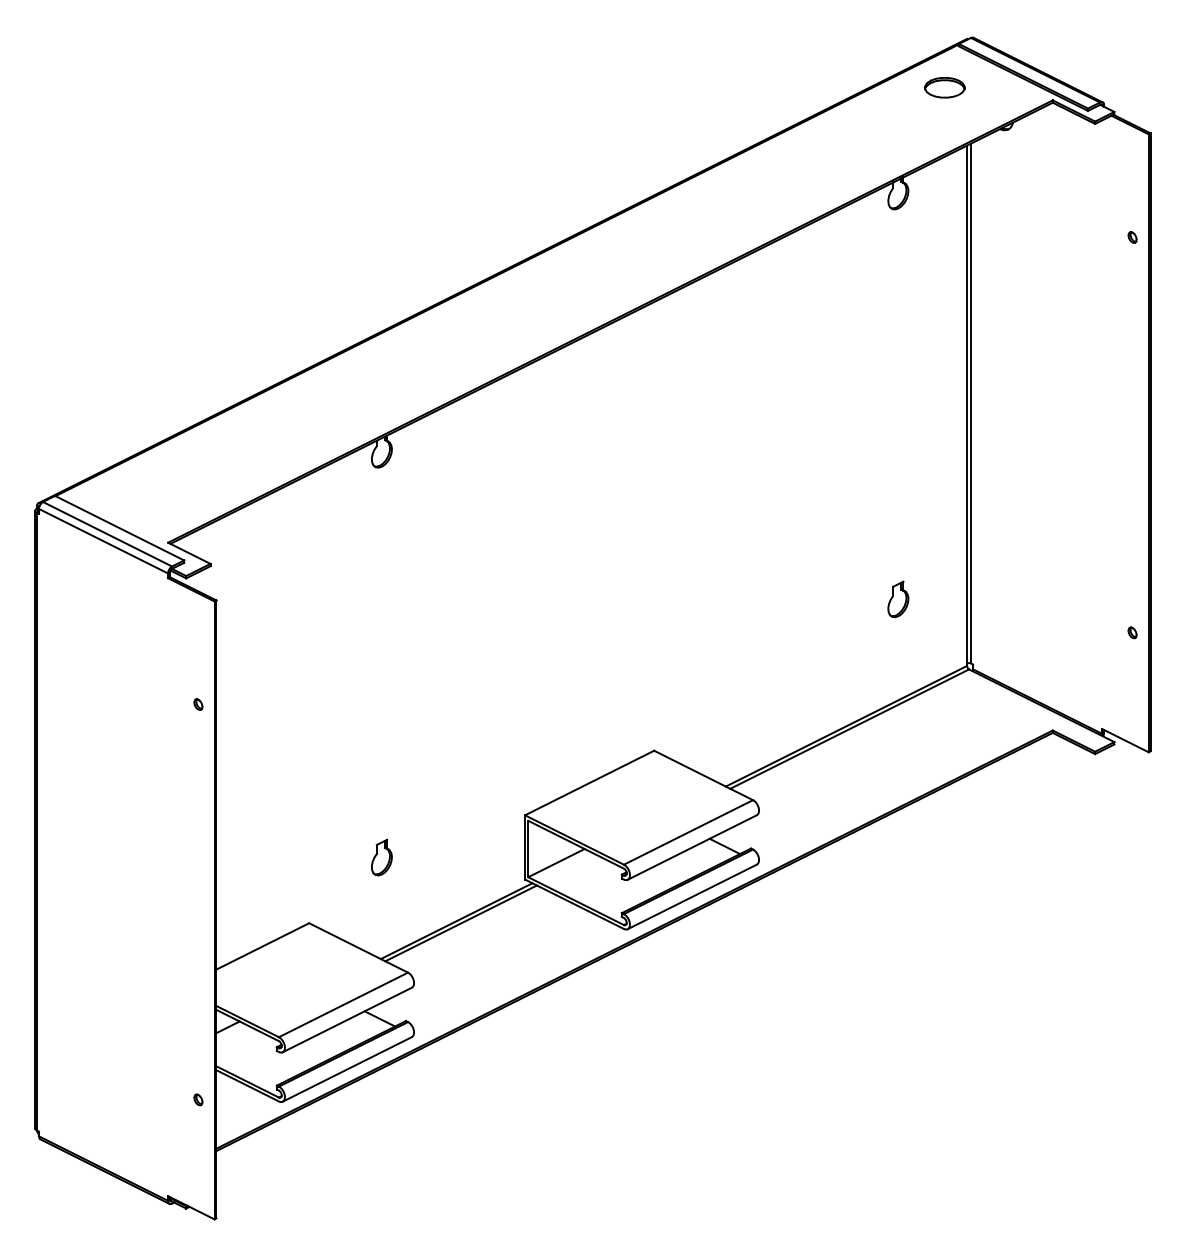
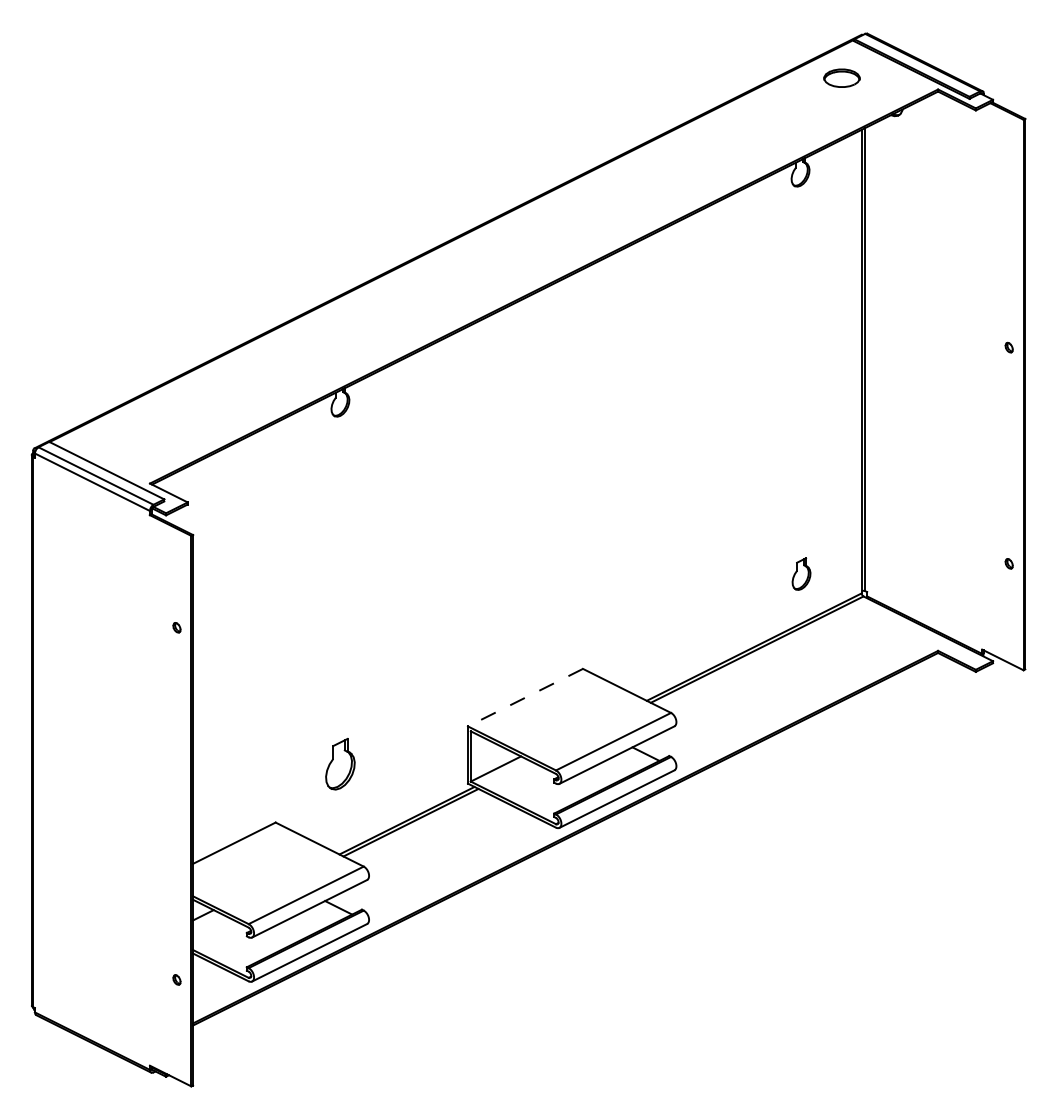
part: (1131, 237) -> (1008, 347), moved
part: (898, 598) -> (801, 573), moved
line: (589, 782) -> (525, 697), solid -> dashed
part: (381, 856) -> (340, 763), size x1.6

